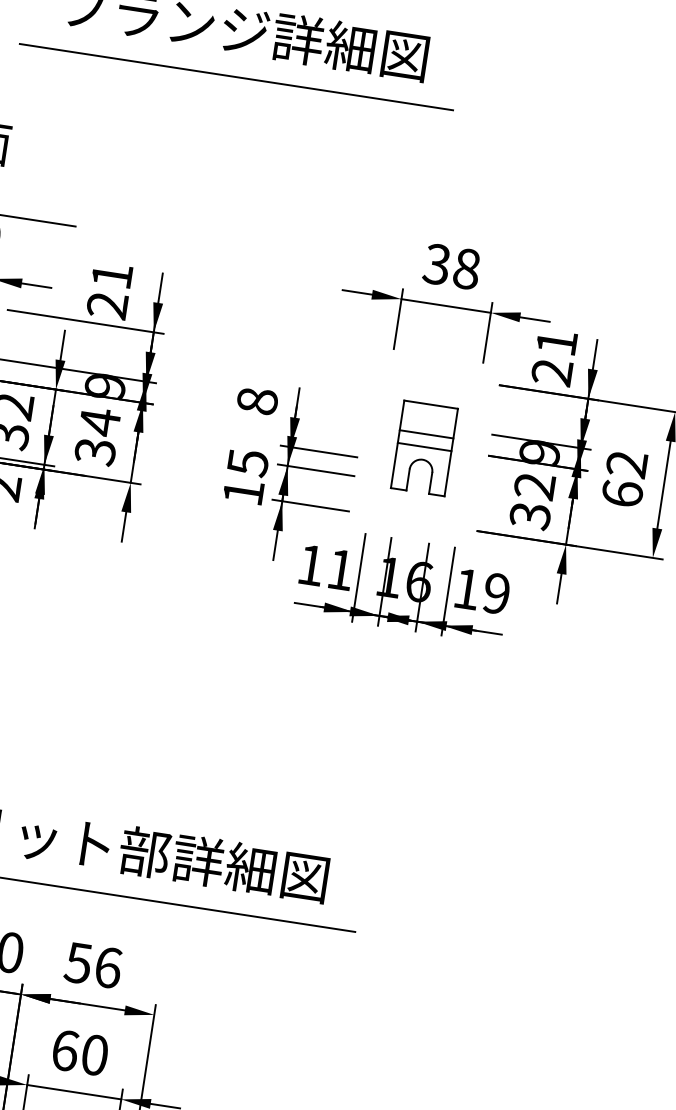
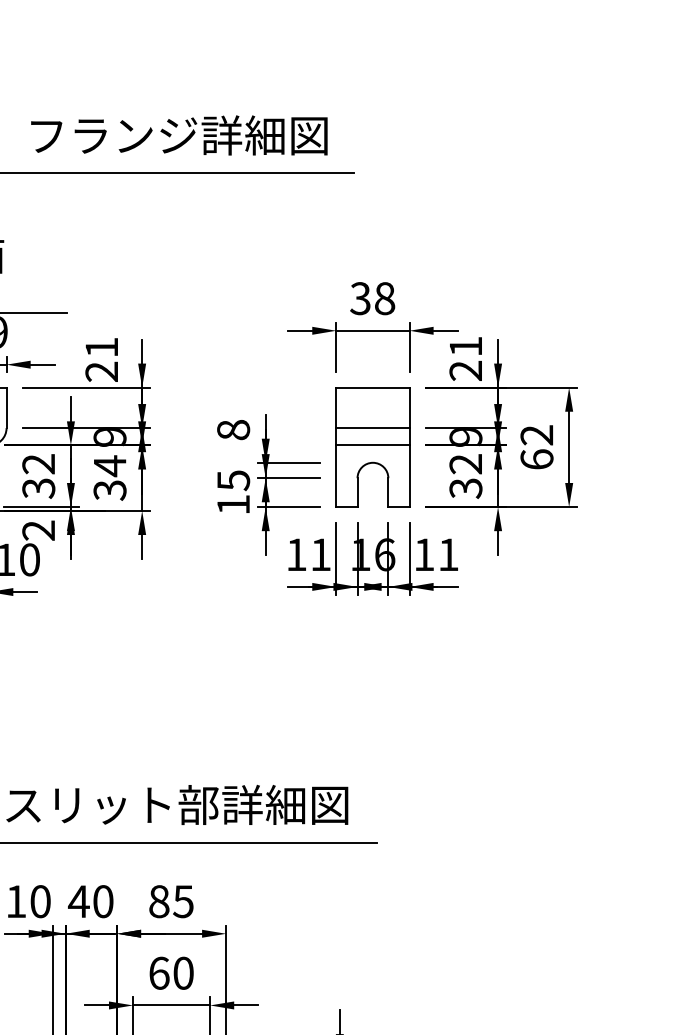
part: (423, 448) -> (372, 447), size x1.67
text: (496, 593) -> (448, 554), 19 -> 11
text: (92, 965) -> (170, 901), 56 -> 85

